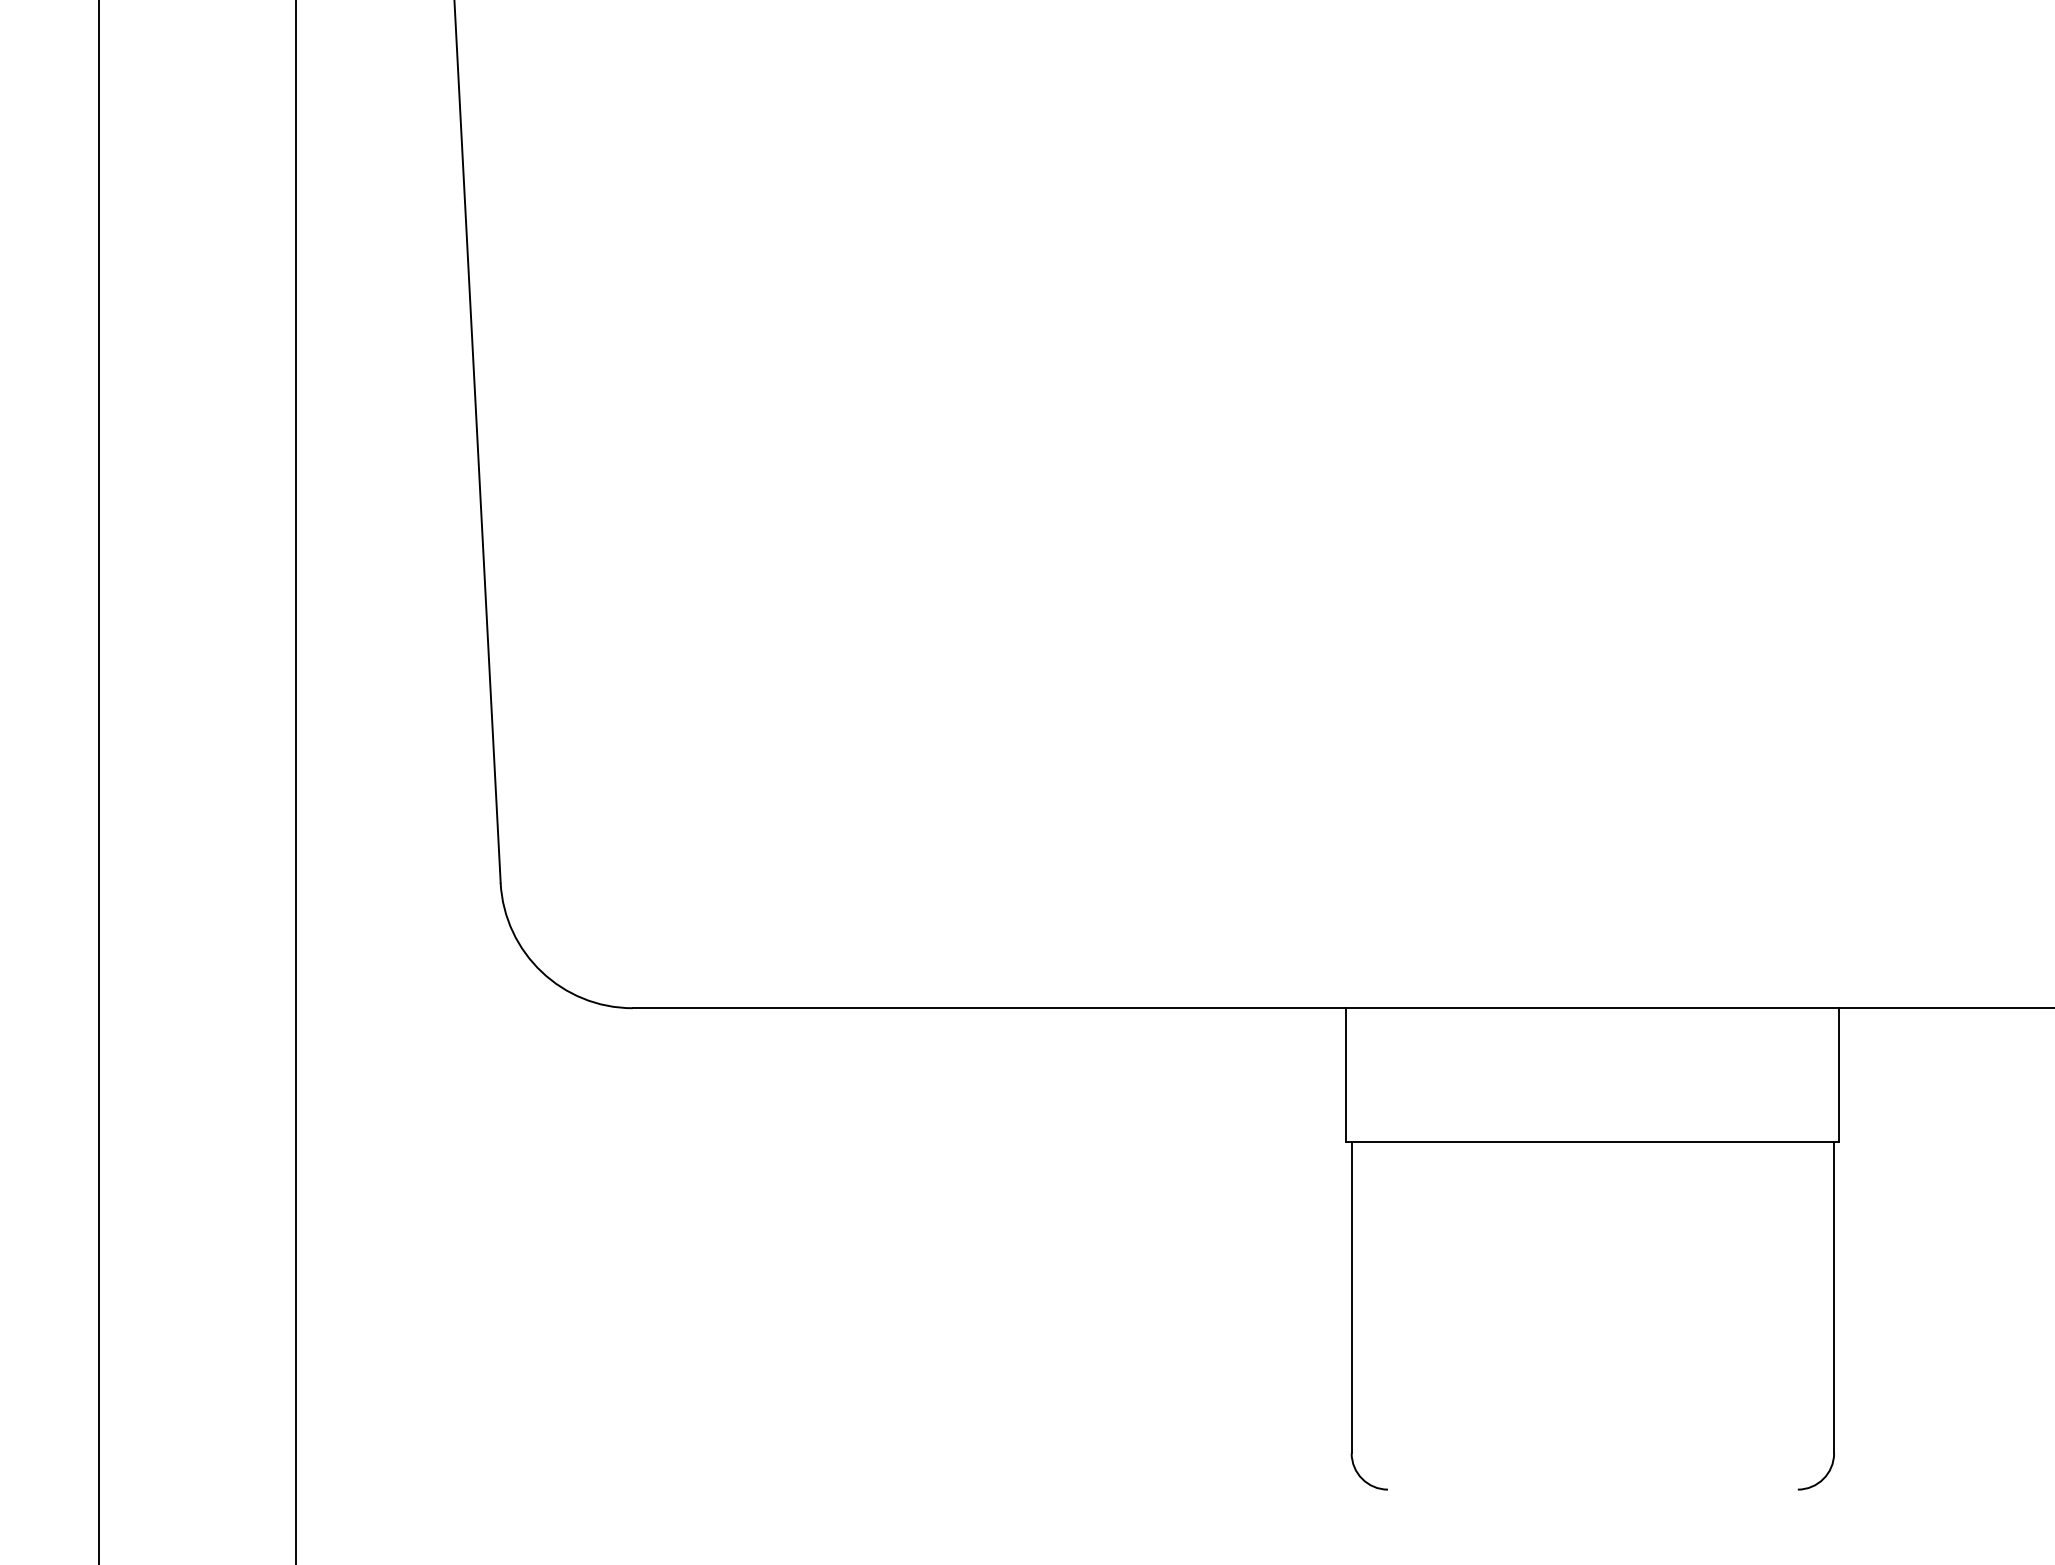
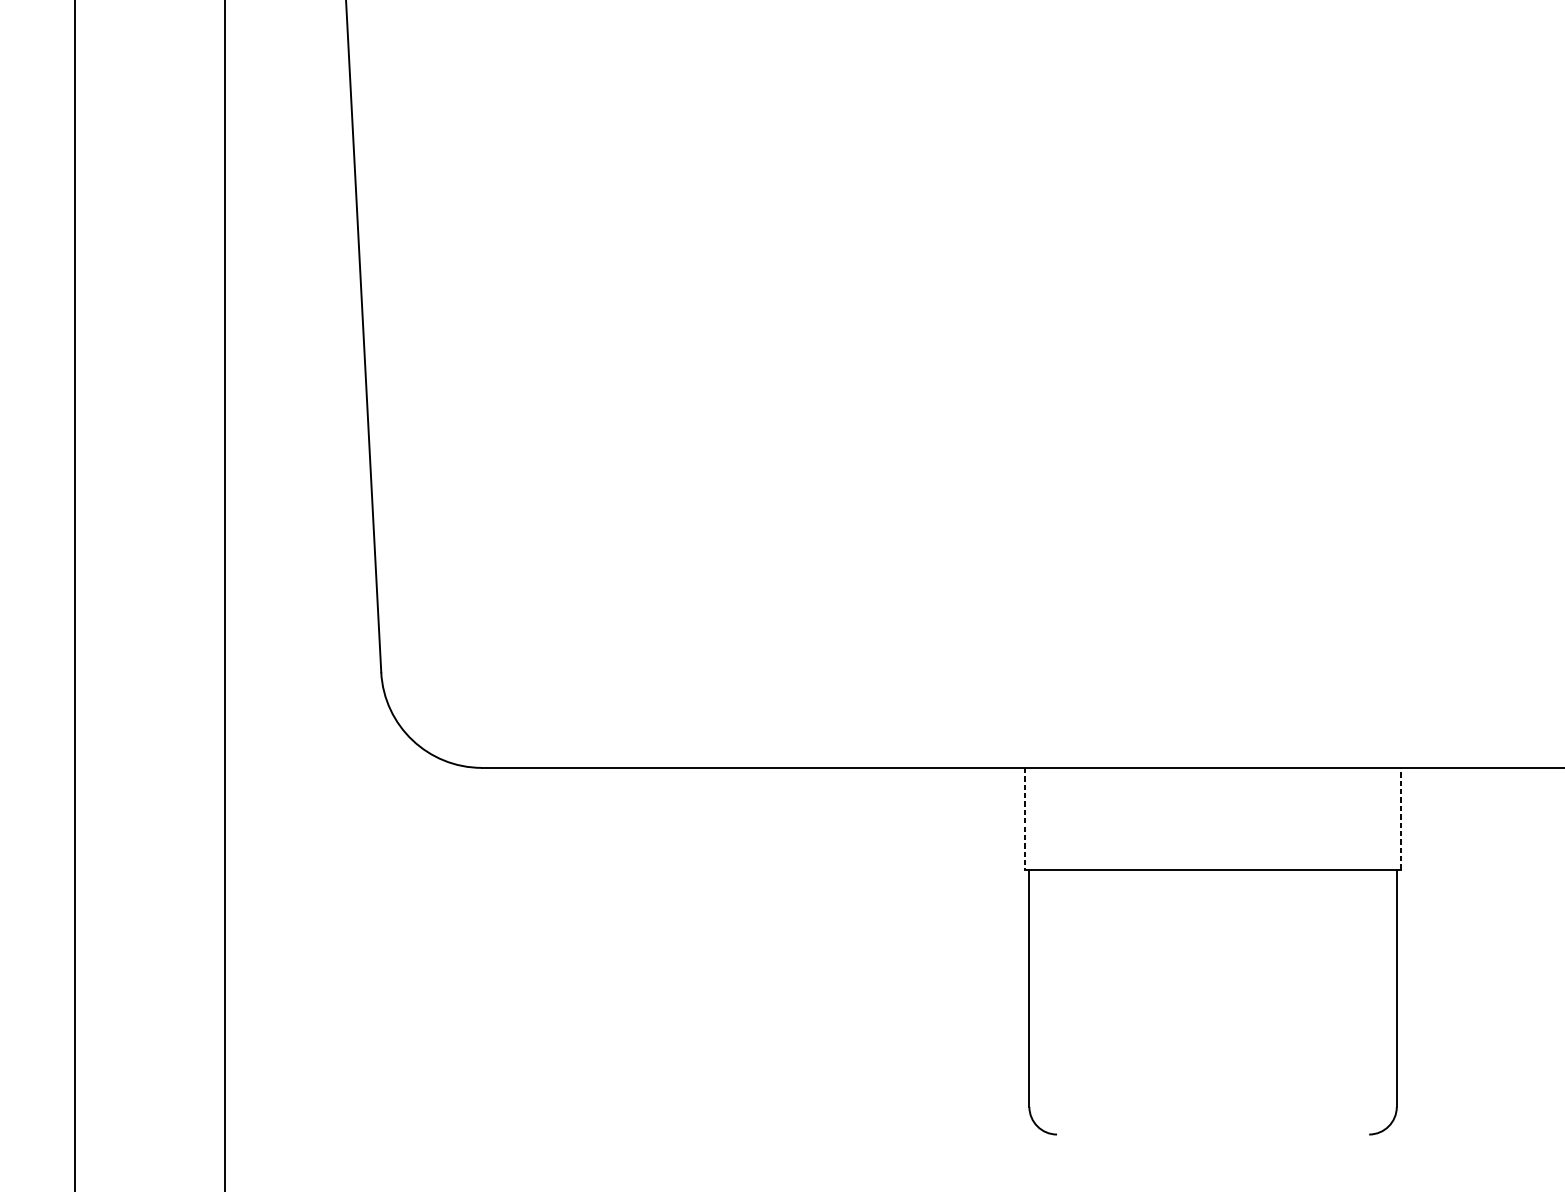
line: (1346, 1075) -> (1025, 819), solid -> dashed
line: (1839, 1075) -> (1400, 819), solid -> dashed

